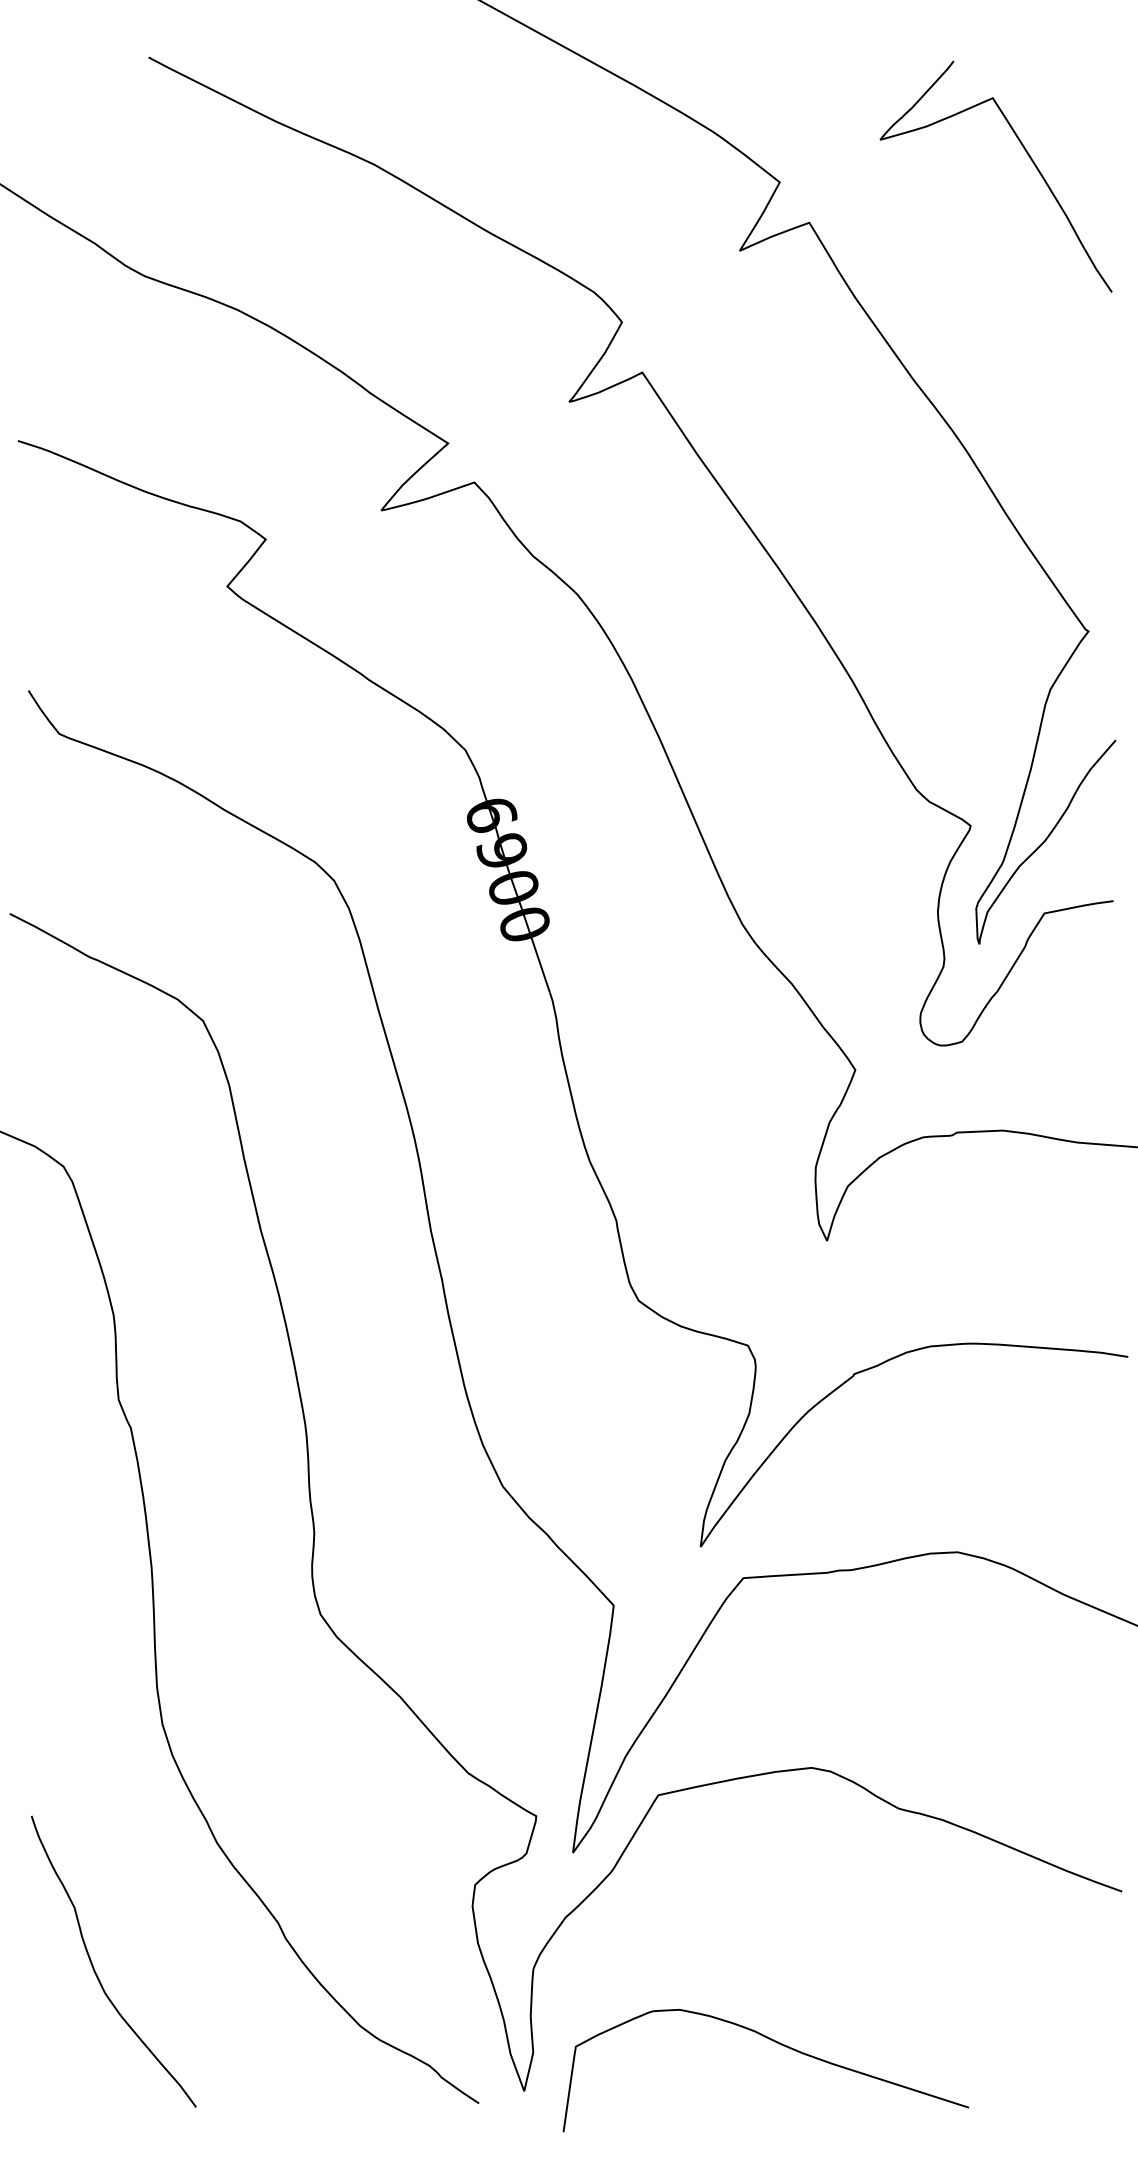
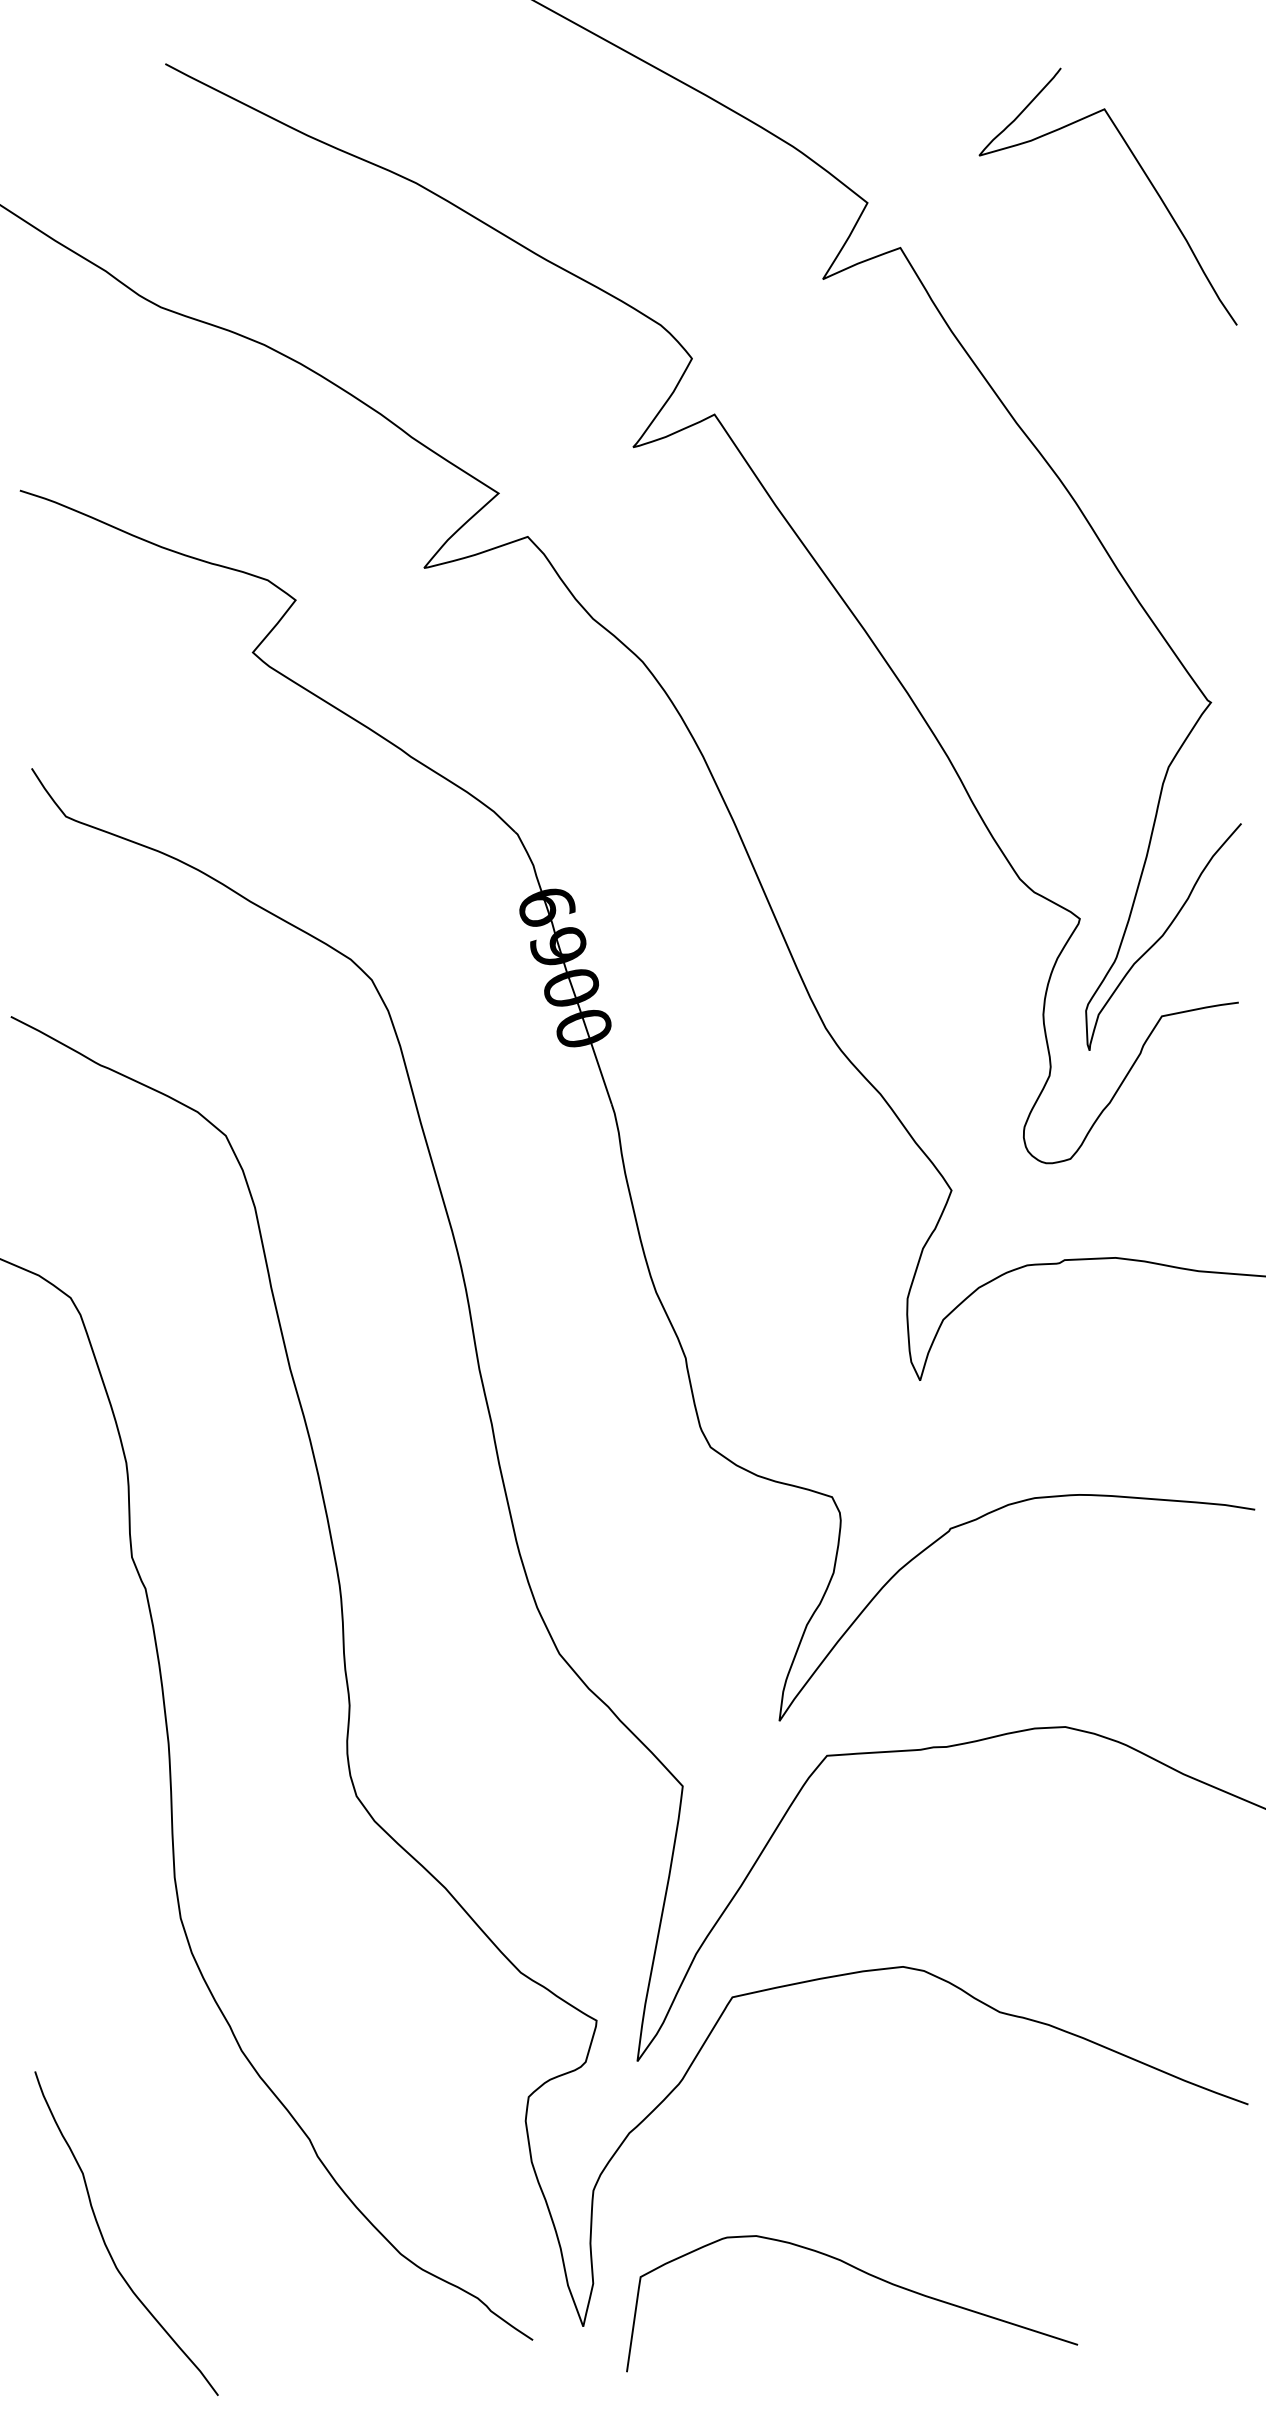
curve: (94, 1967) -> (105, 2240), moved

